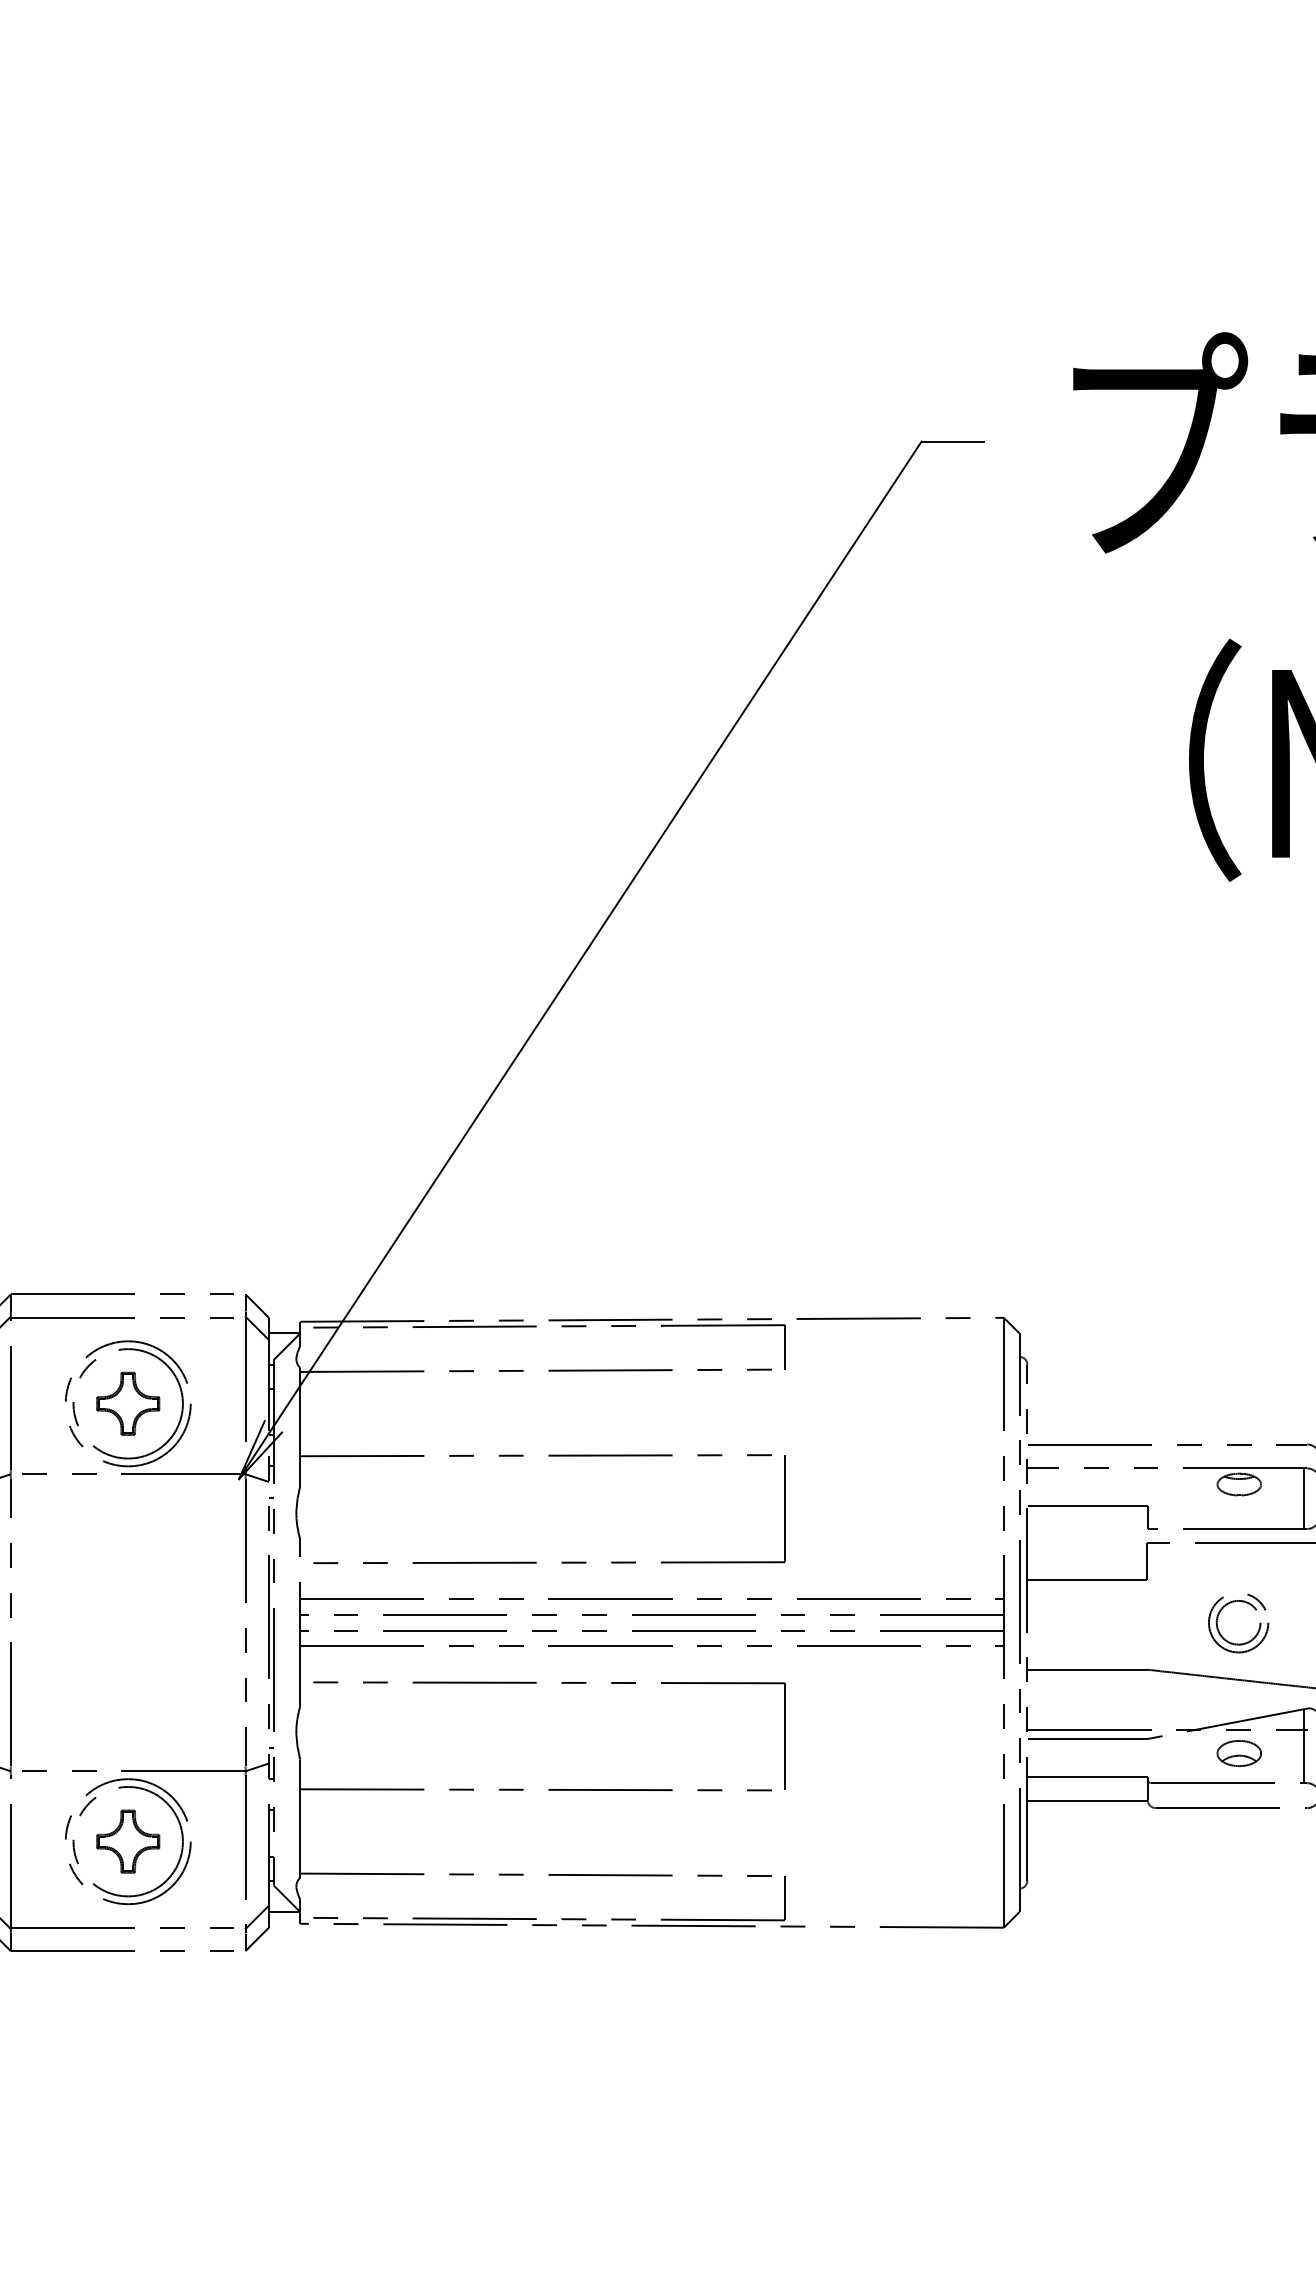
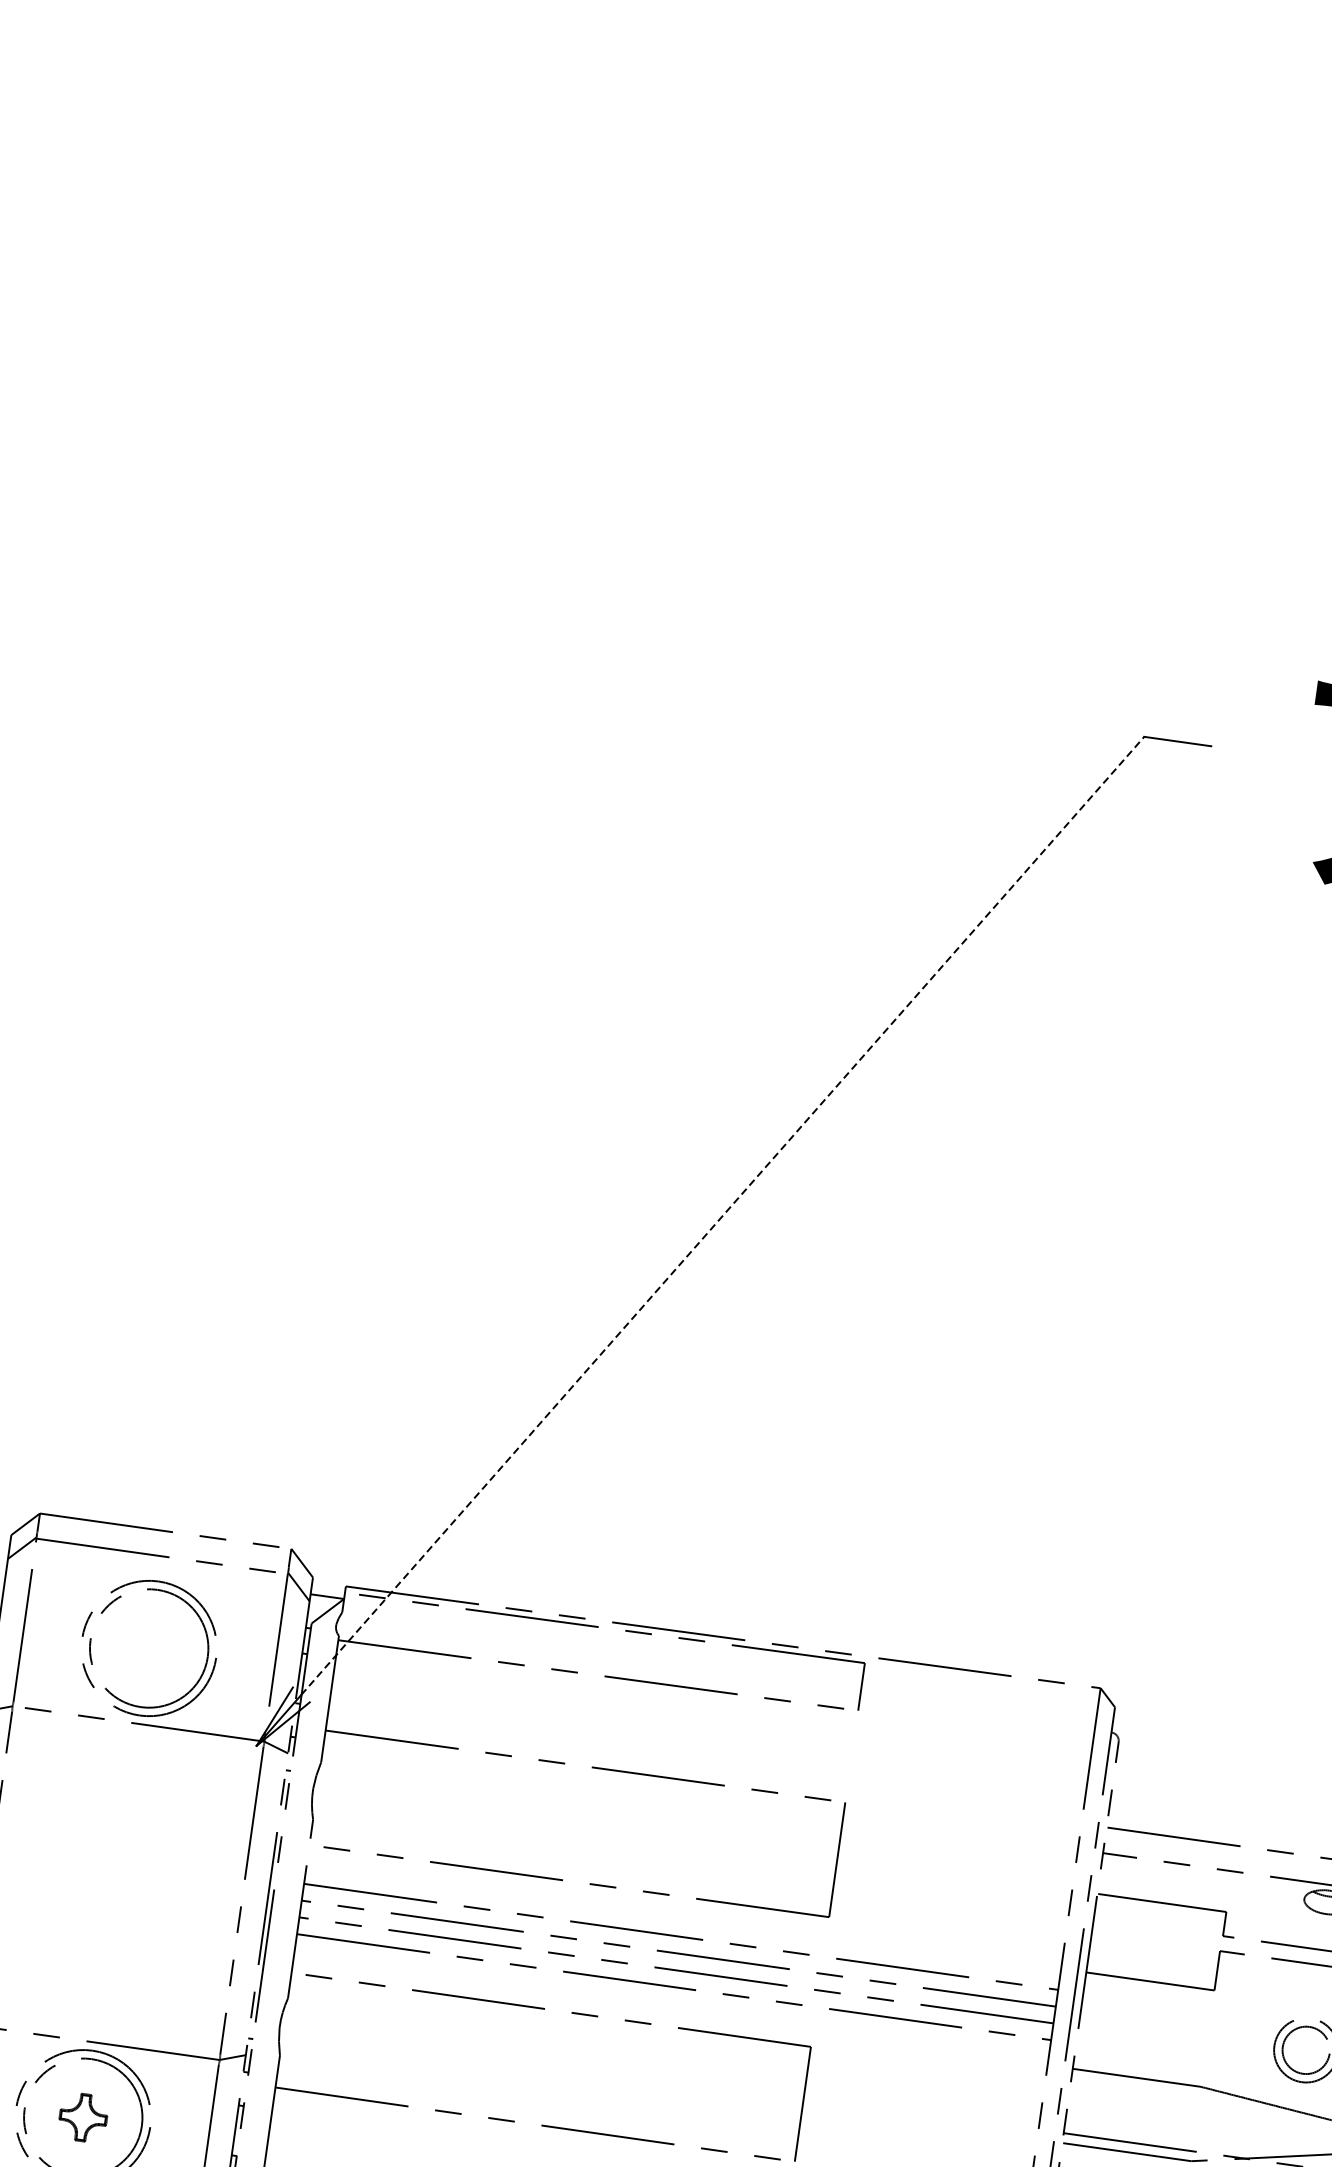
line: (597, 934) -> (722, 1216), solid -> dashed
part: (128, 1403) -> (149, 1648), removed
part: (128, 1841) -> (83, 2117), size x0.7

